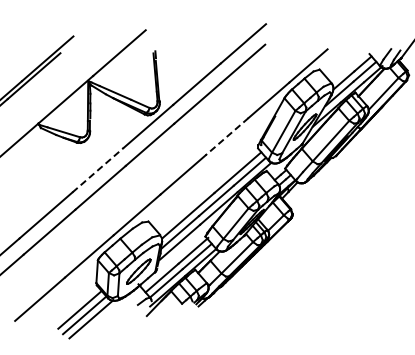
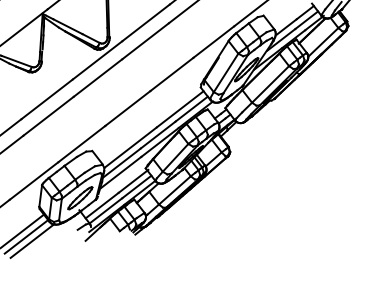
line: (226, 136) -> (171, 74), dashed -> solid
line: (98, 170) -> (47, 99), dashed -> solid

